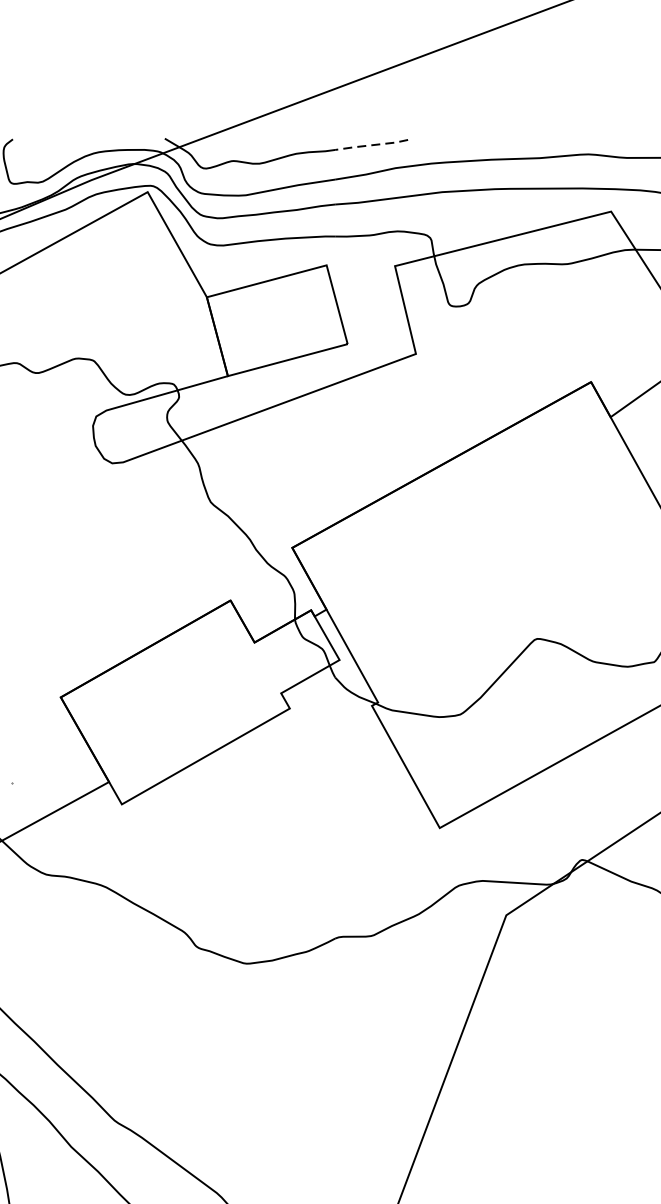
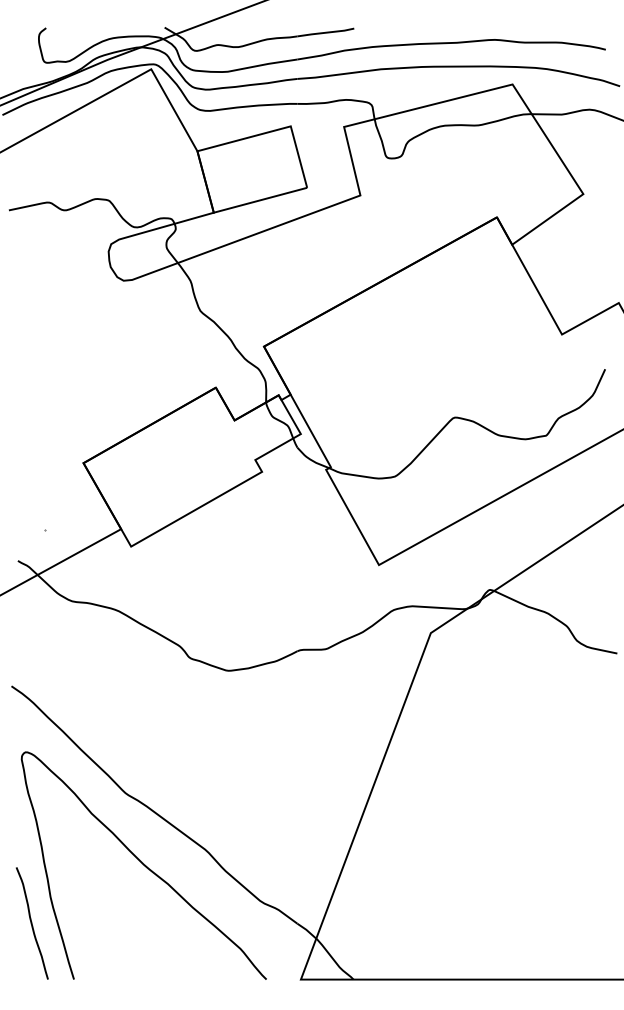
line: (371, 144) -> (325, 32), dashed -> solid

